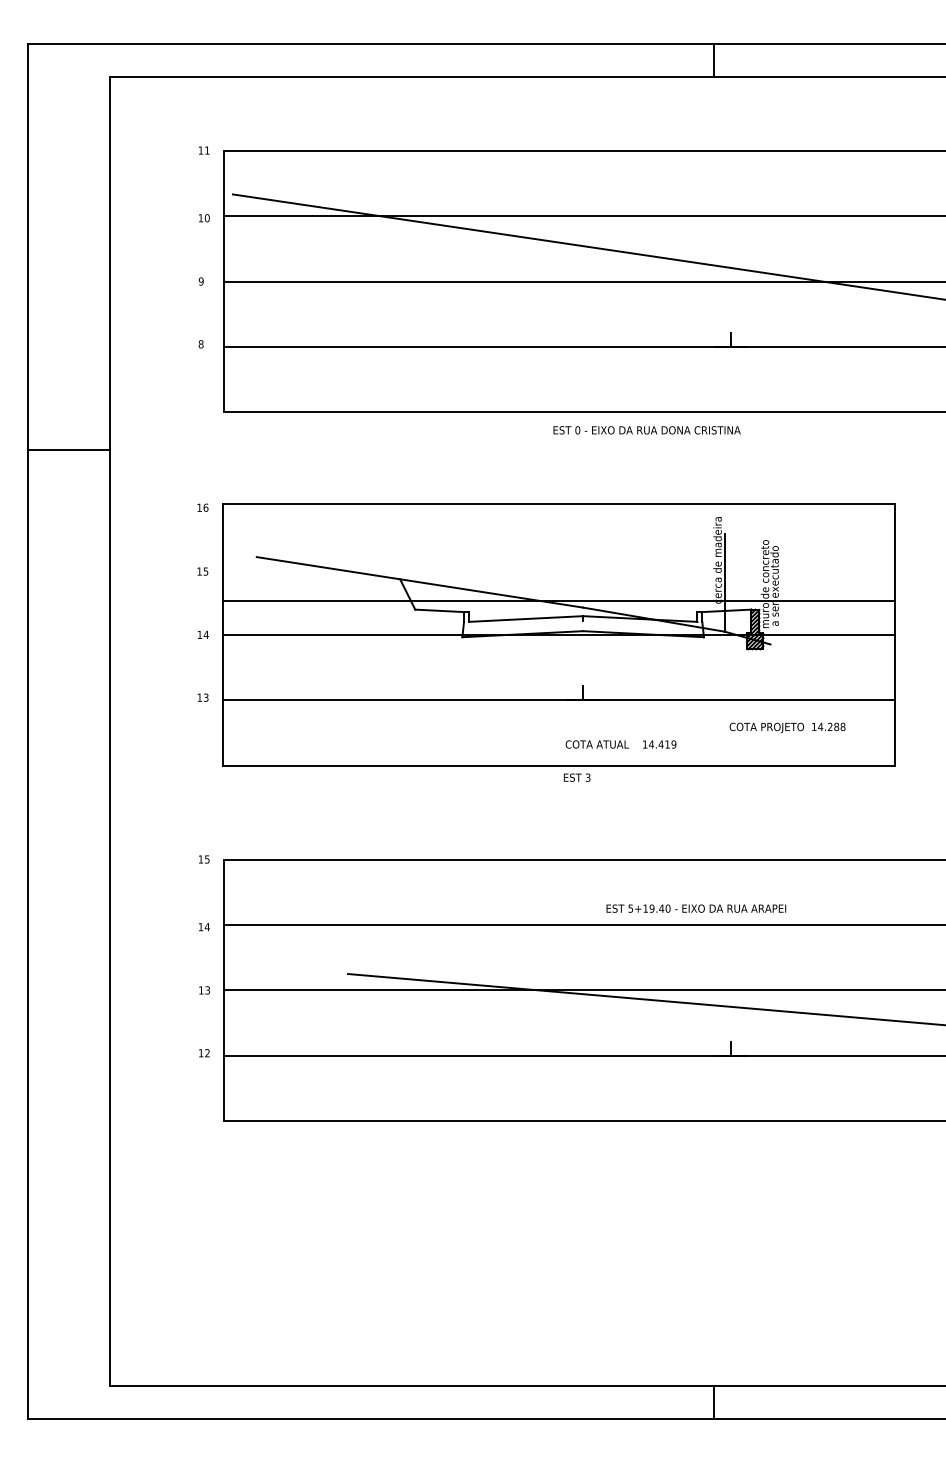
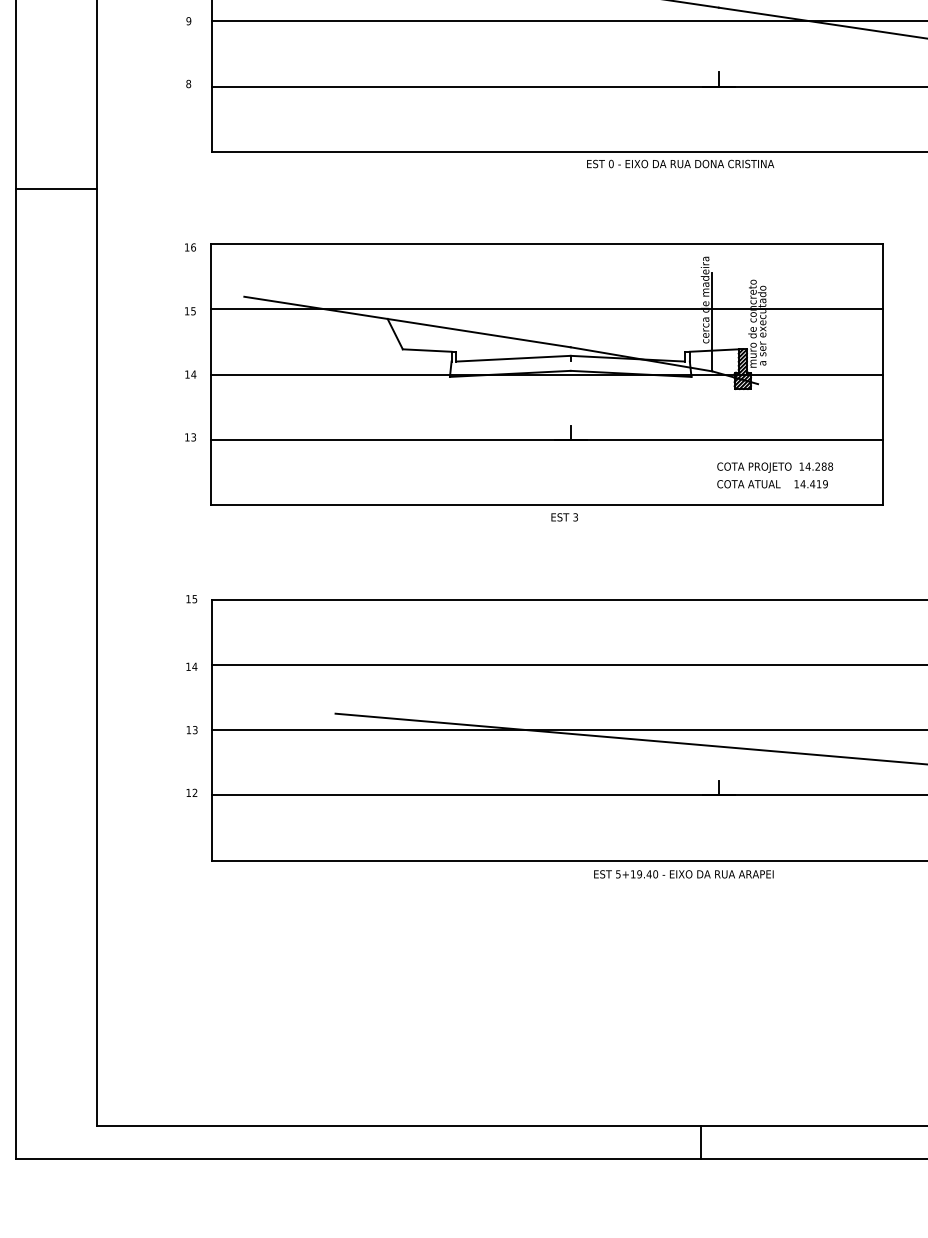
text: (646, 430) -> (680, 164), moved
line: (559, 600) -> (547, 309), moved
text: (620, 744) -> (772, 484), moved
text: (696, 908) -> (684, 874), moved

